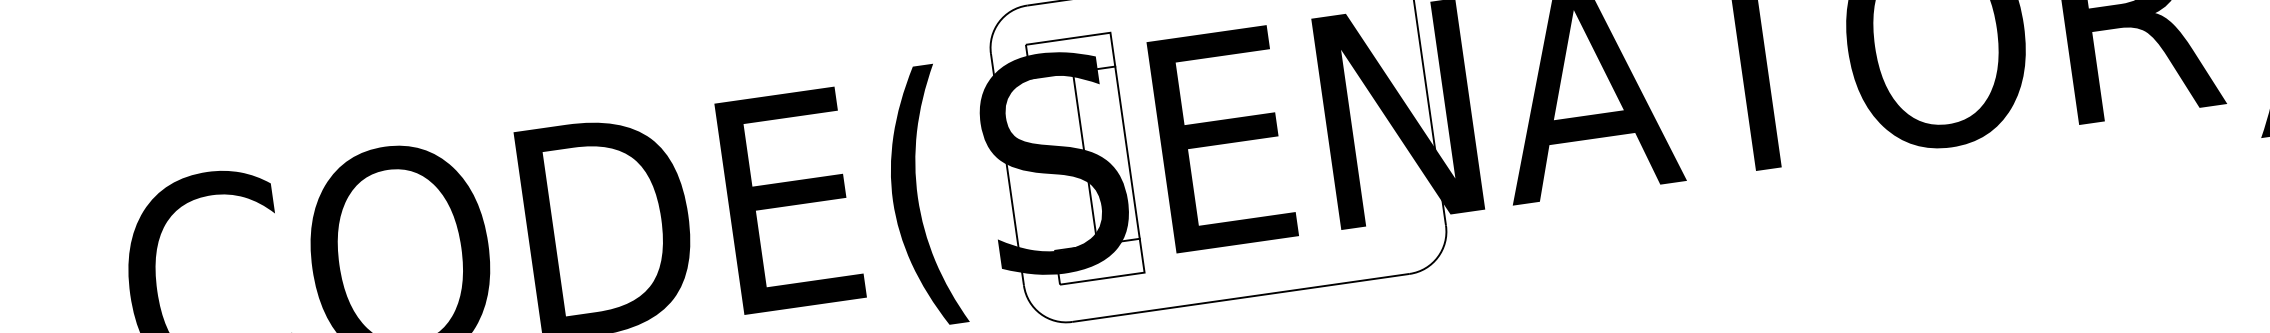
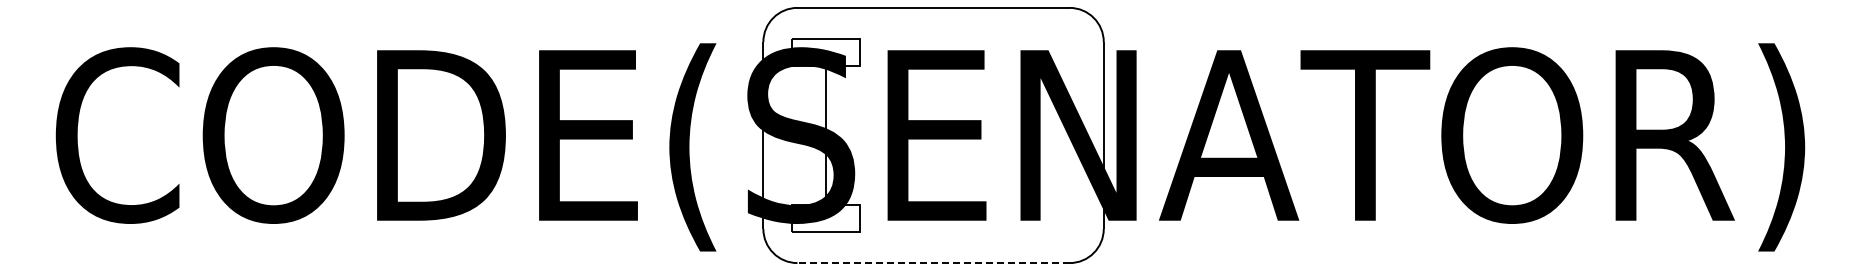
line: (1127, 152) -> (860, 135), removed
line: (1240, 298) -> (933, 263), solid -> dashed

